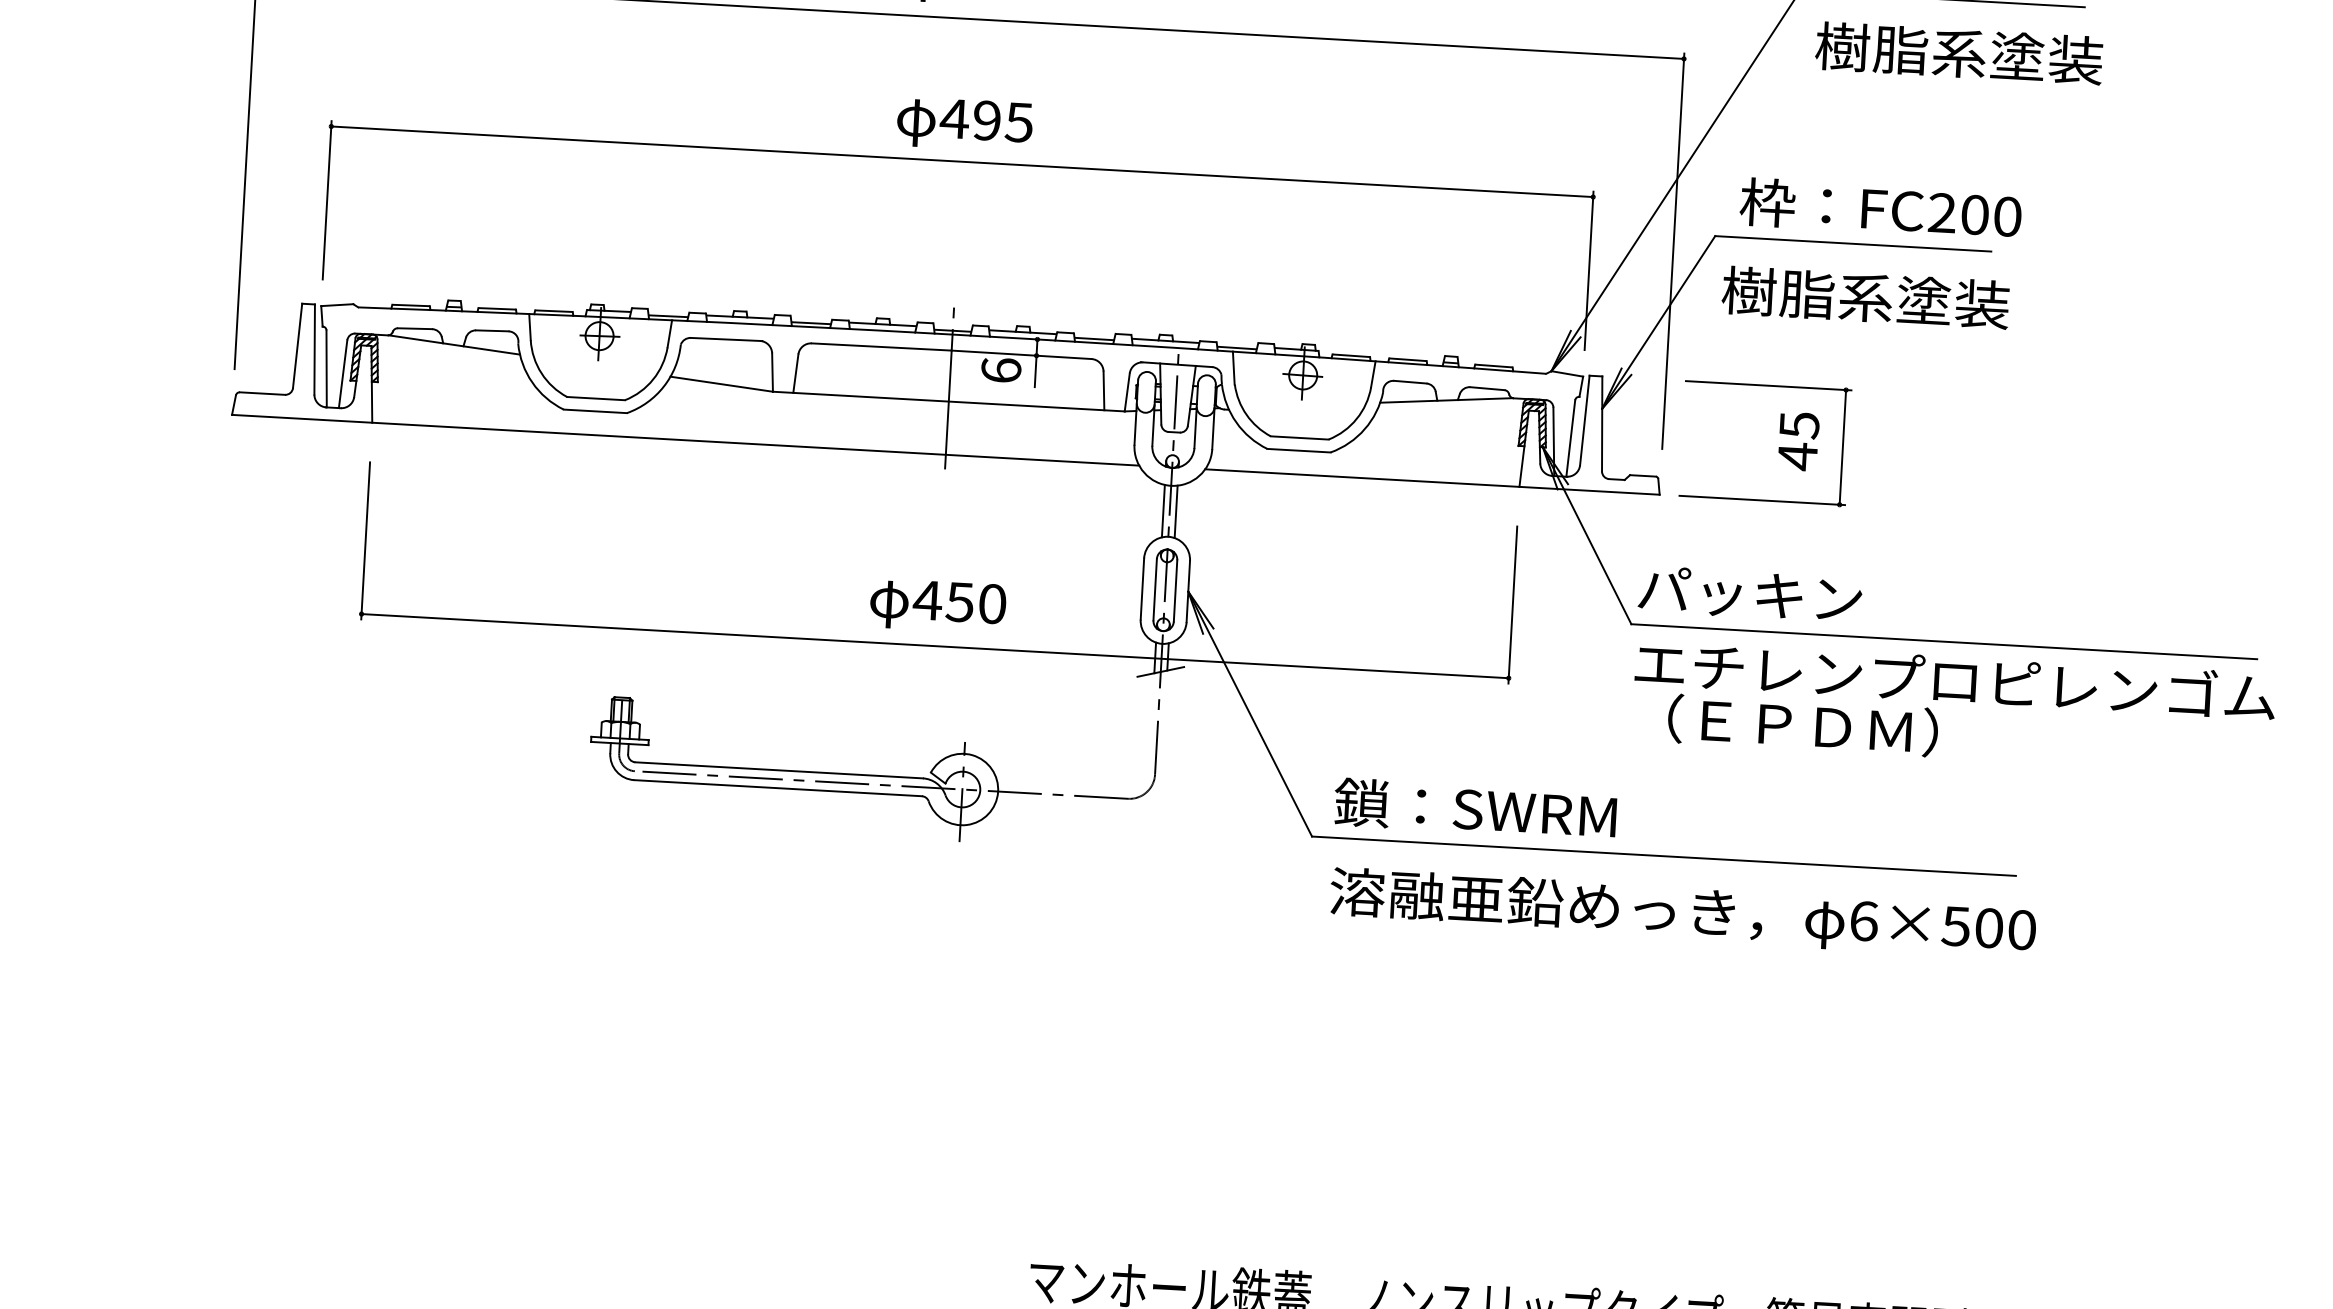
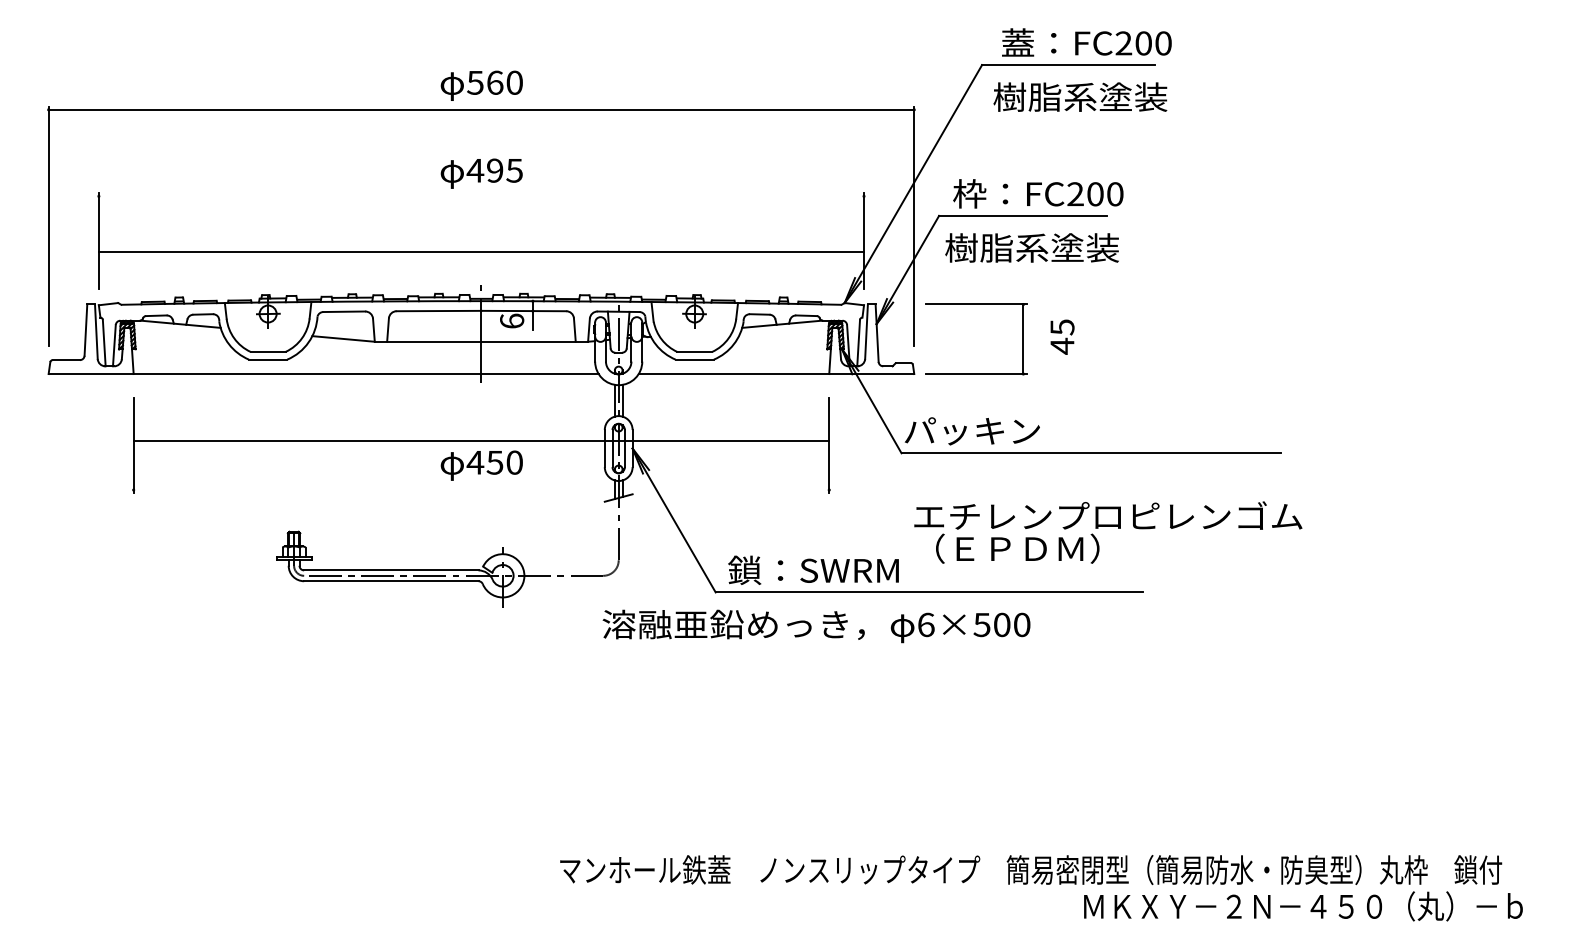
line: (962, 161) -> (481, 252), moved
text: (1798, 440) -> (1062, 336), moved
line: (935, 646) -> (481, 441), moved
text: (1954, 707) -> (1108, 532), moved
text: (1682, 913) -> (816, 626), moved

